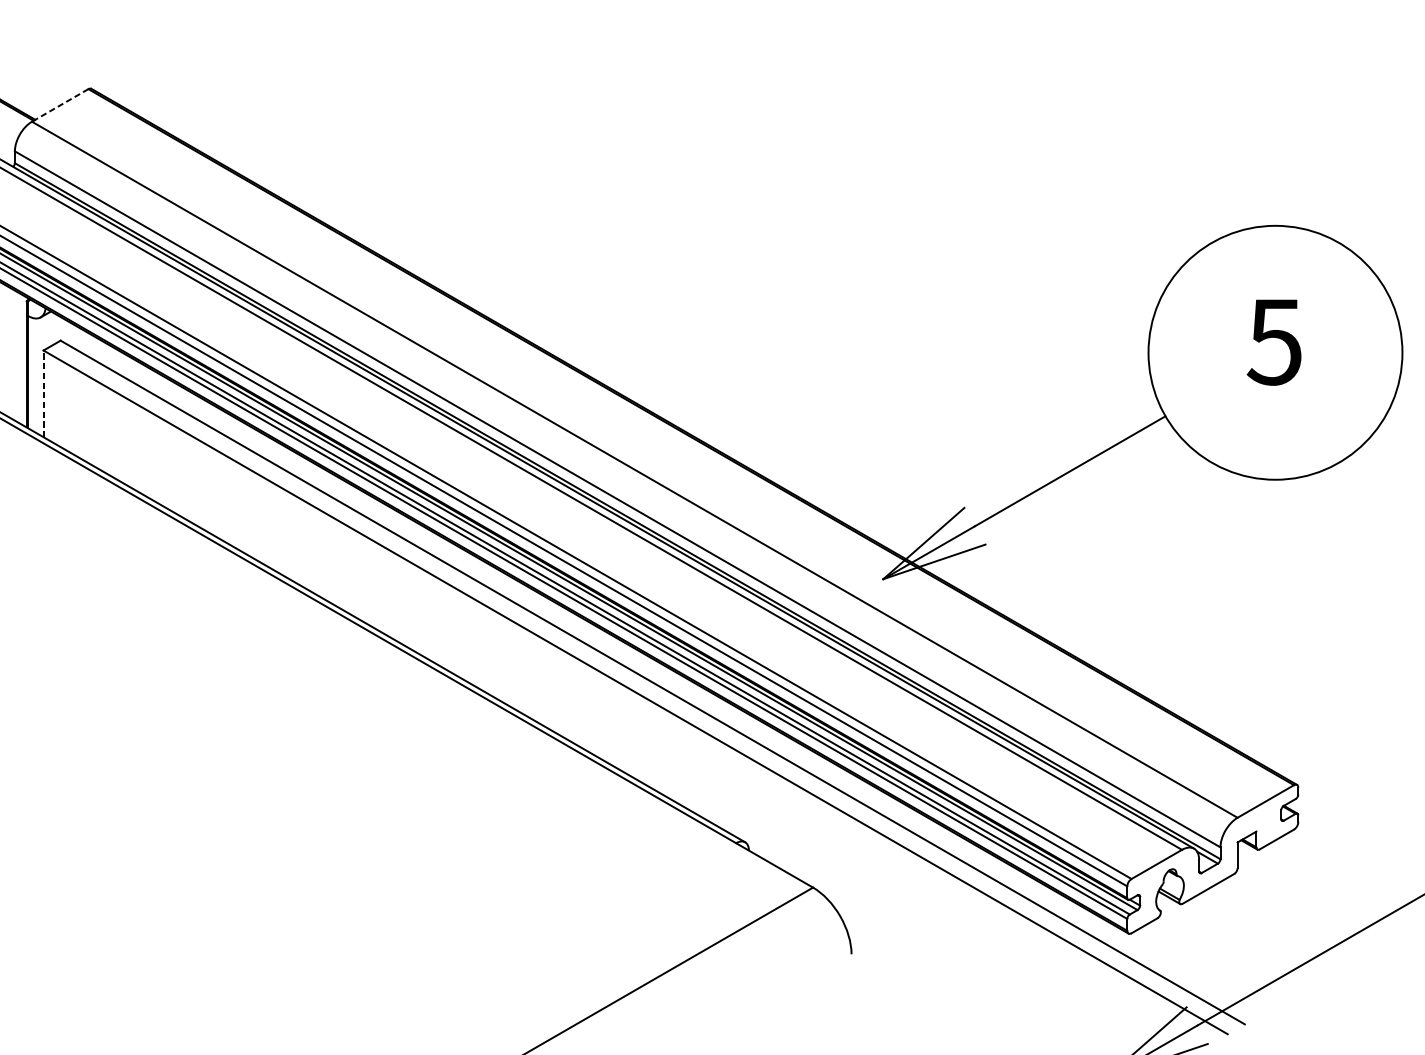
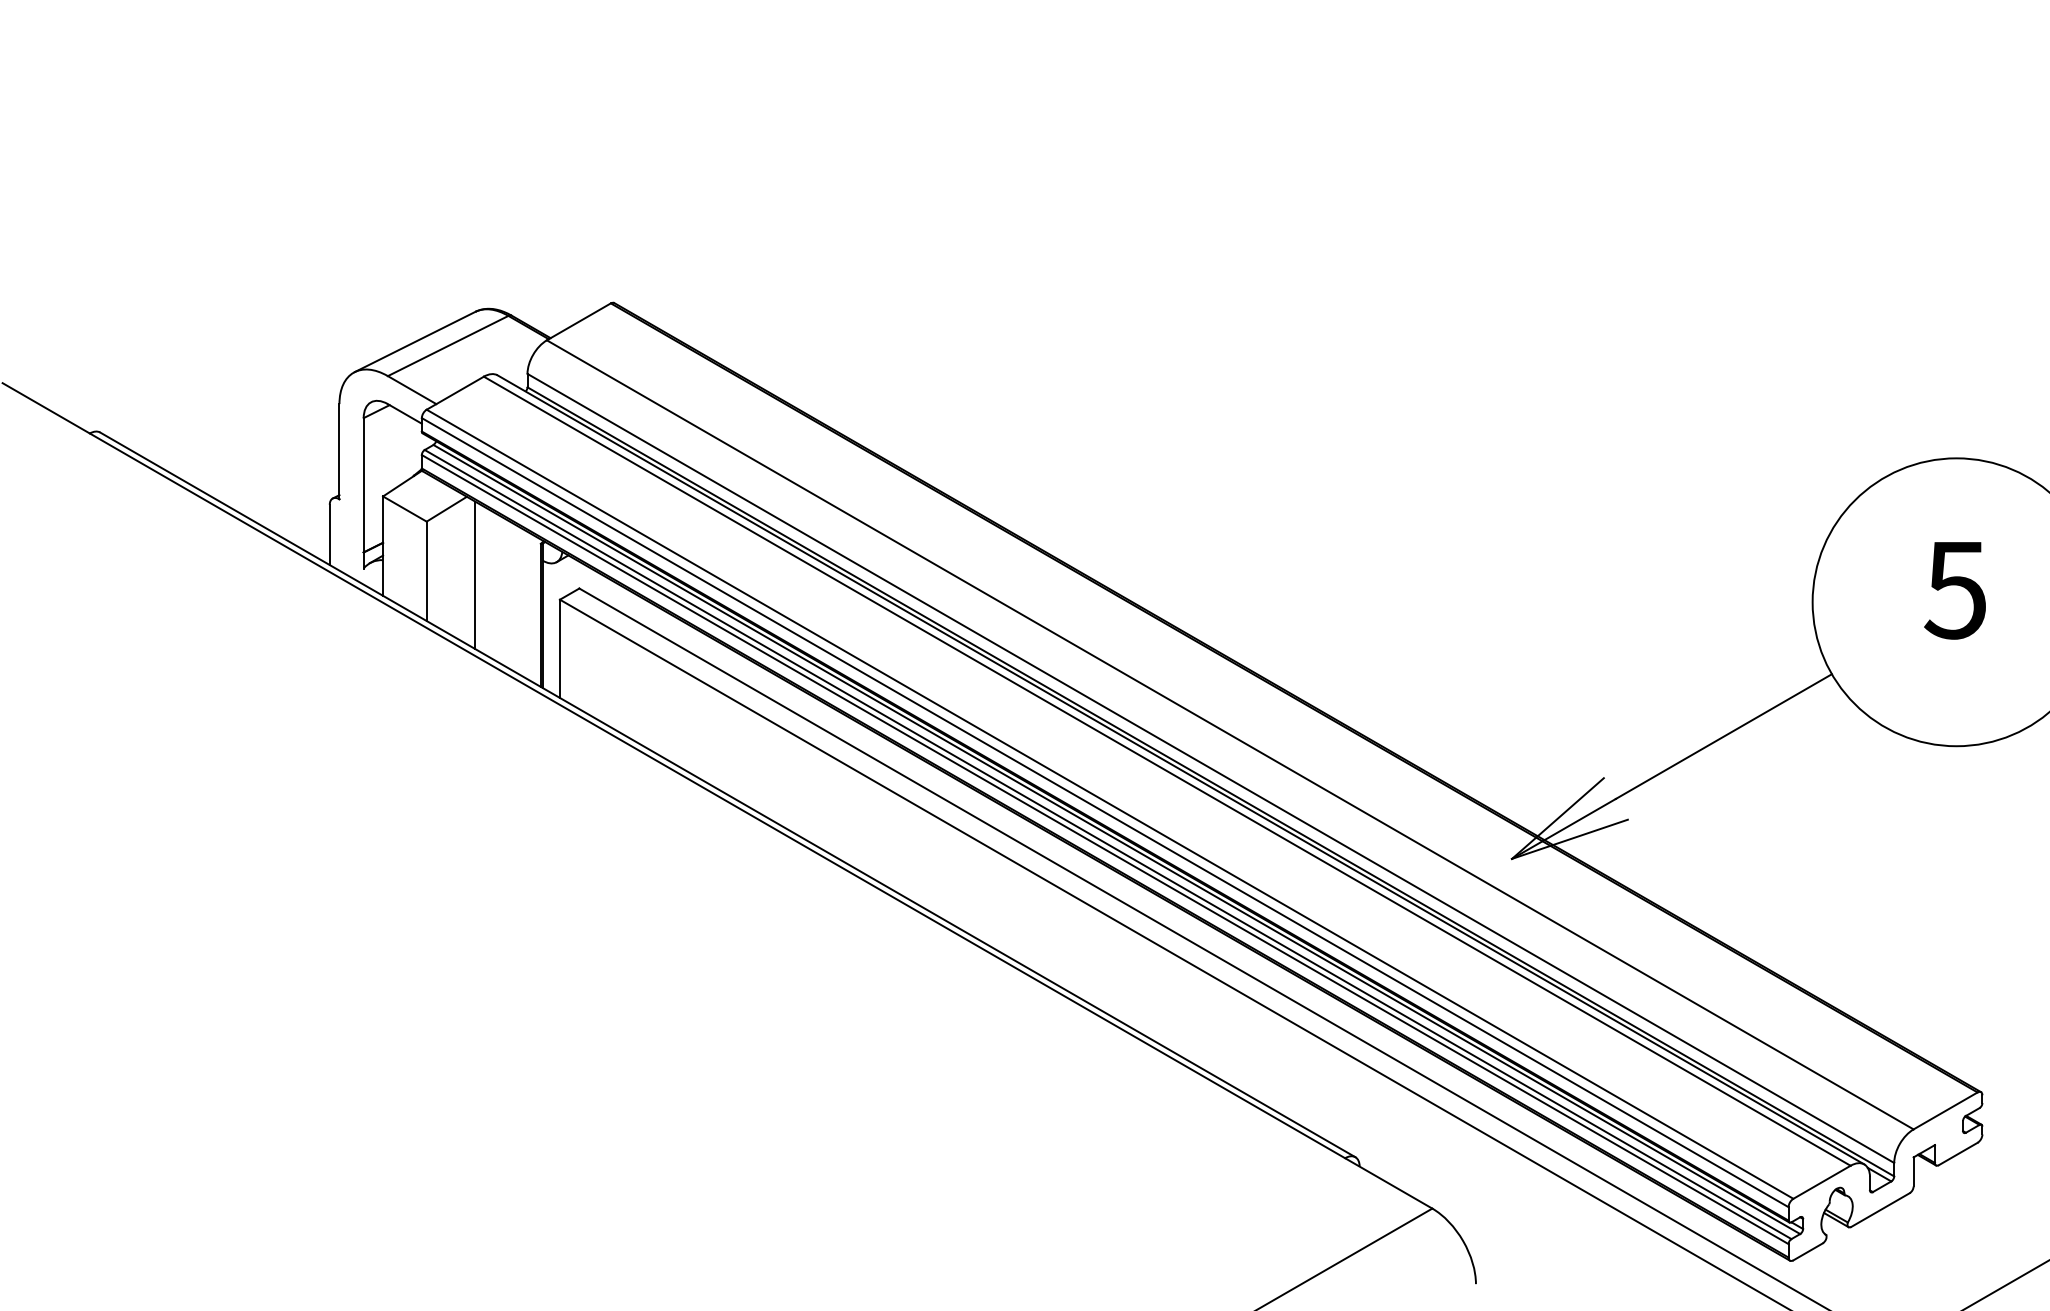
line: (59, 105) -> (578, 321), dashed -> solid
line: (43, 393) -> (559, 648), dashed -> solid

